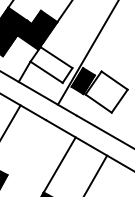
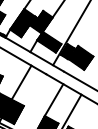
hatch: (51, 63) -> (49, 41), added
hatch: (107, 91) -> (81, 57), added

